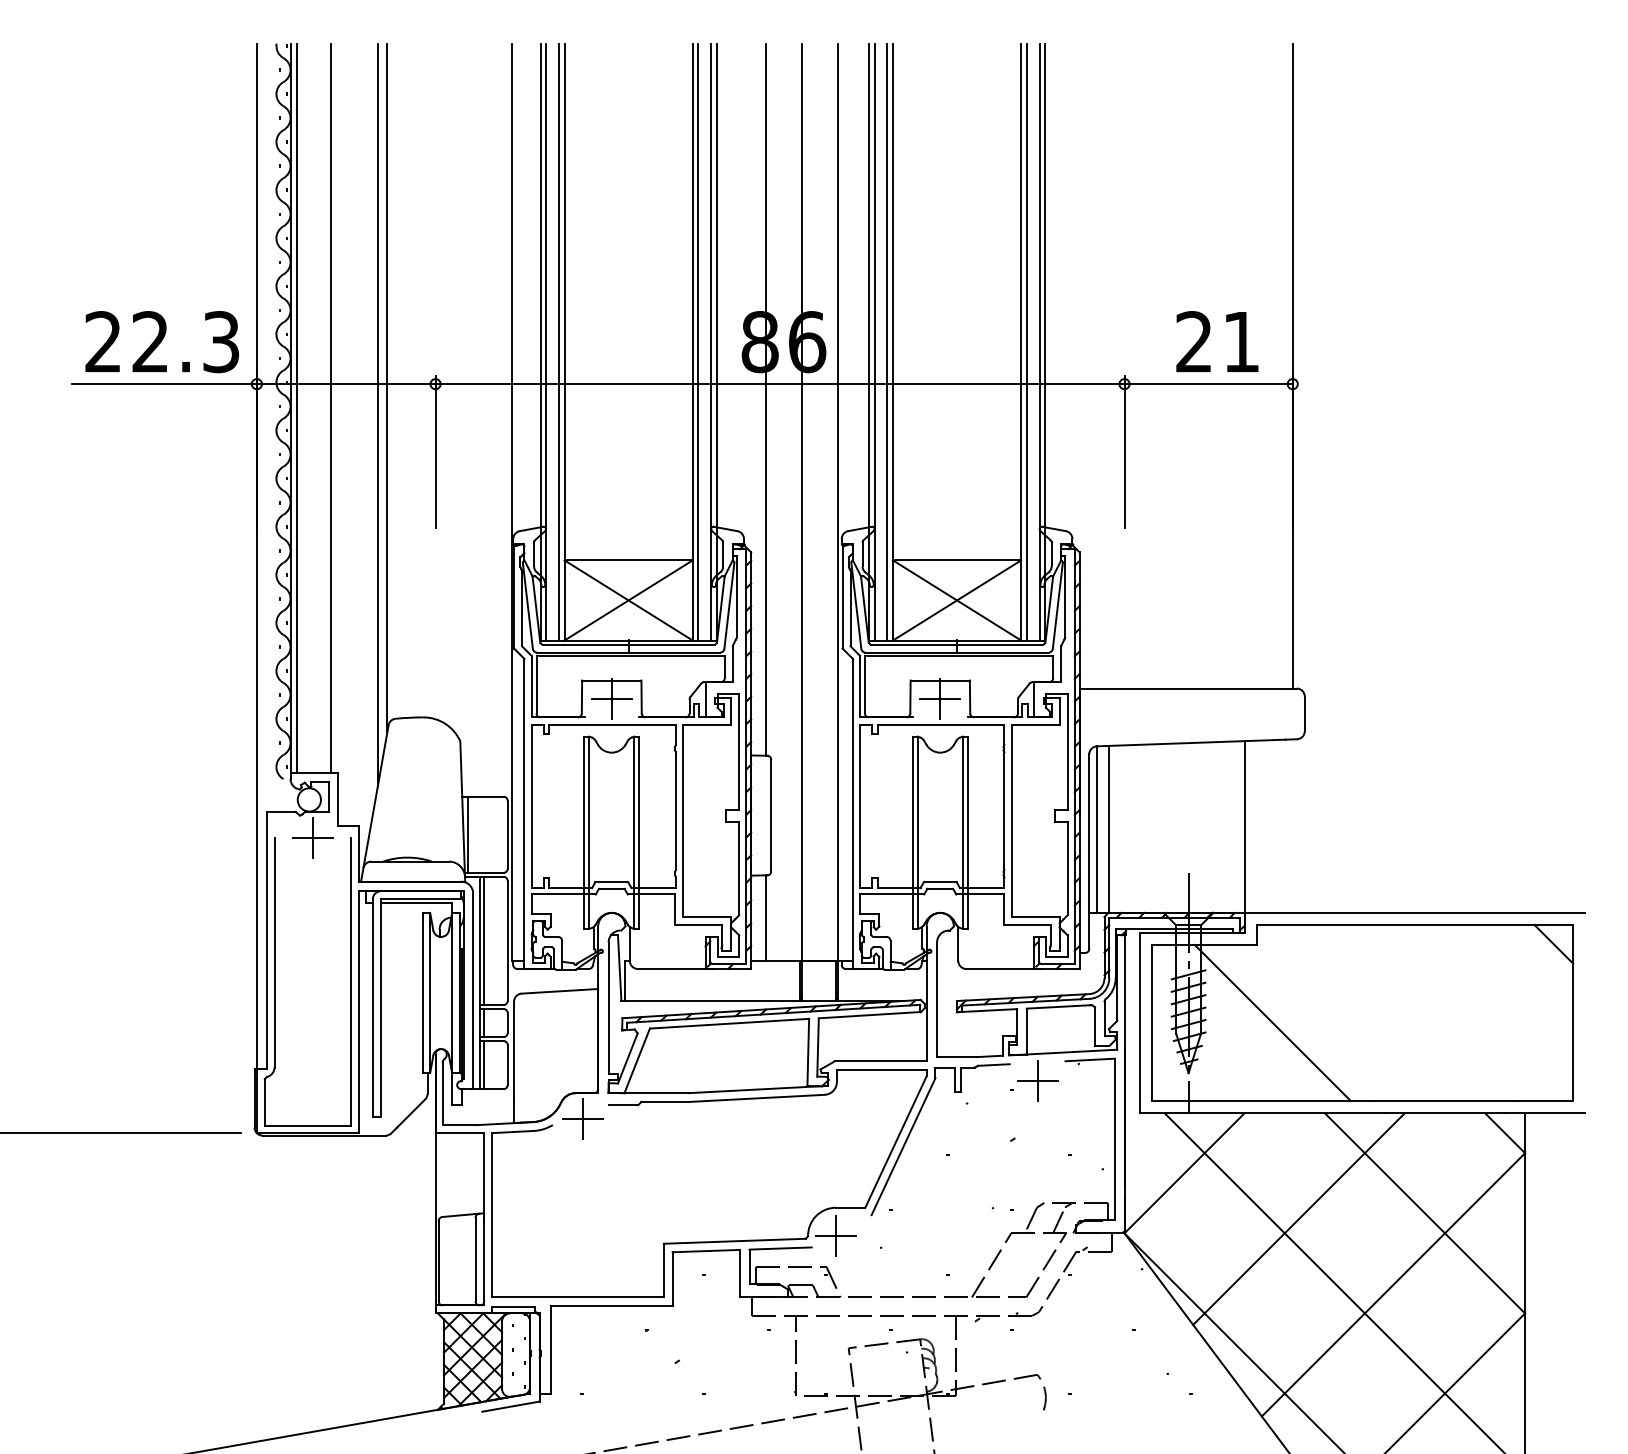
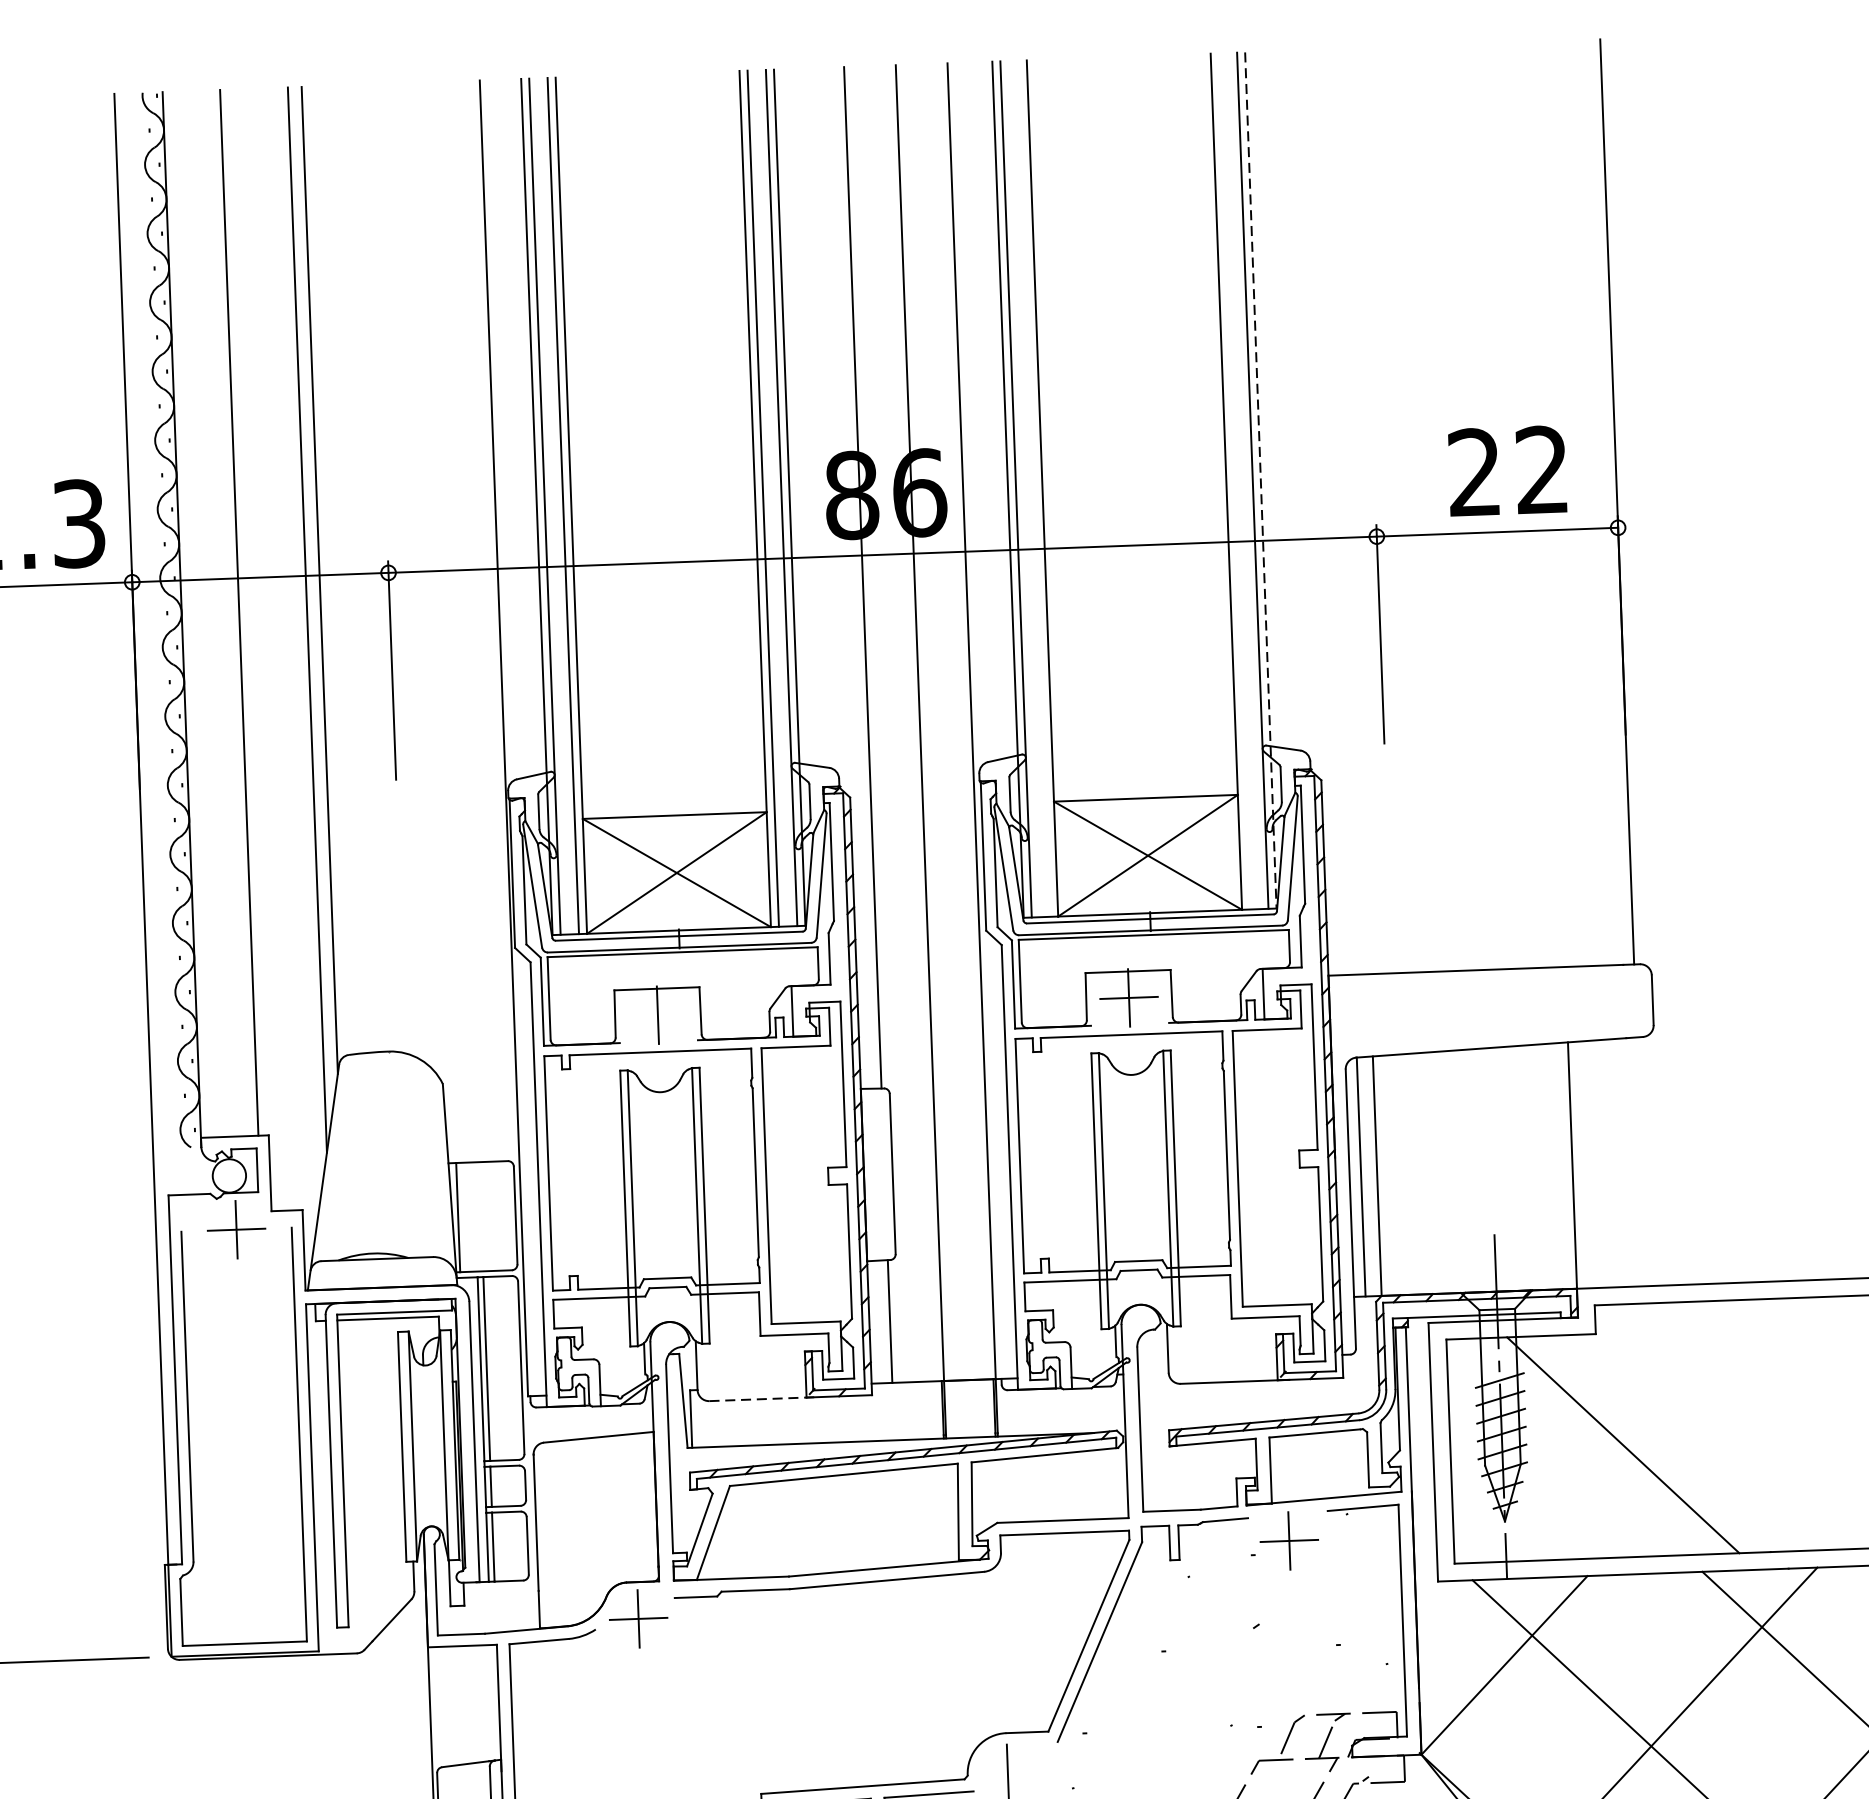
line: (887, 341) -> (1034, 487), removed
line: (1026, 341) -> (1233, 480), removed
text: (1240, 341) -> (1540, 469), 21 -> 22
line: (1045, 342) -> (1261, 481), solid -> dashed
line: (296, 407) -> (190, 613), removed
line: (611, 698) -> (657, 1014), removed
line: (675, 968) -> (763, 1398), solid -> dashed
line: (836, 1235) -> (1008, 1772), removed

